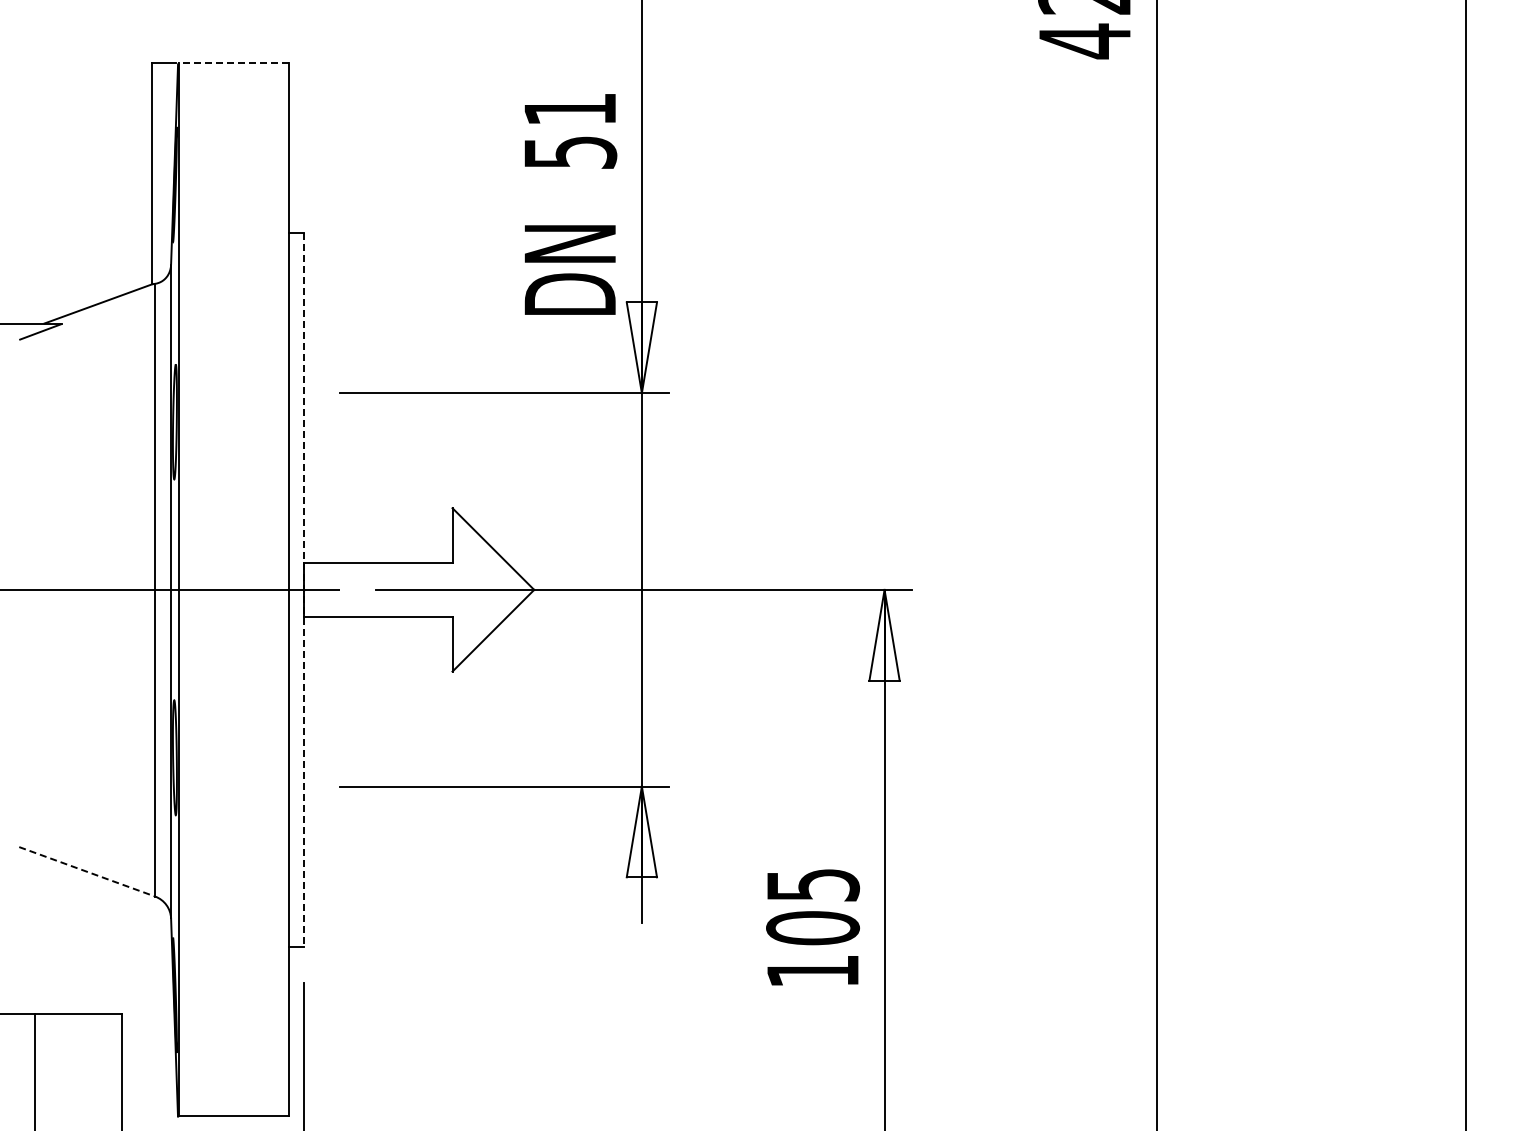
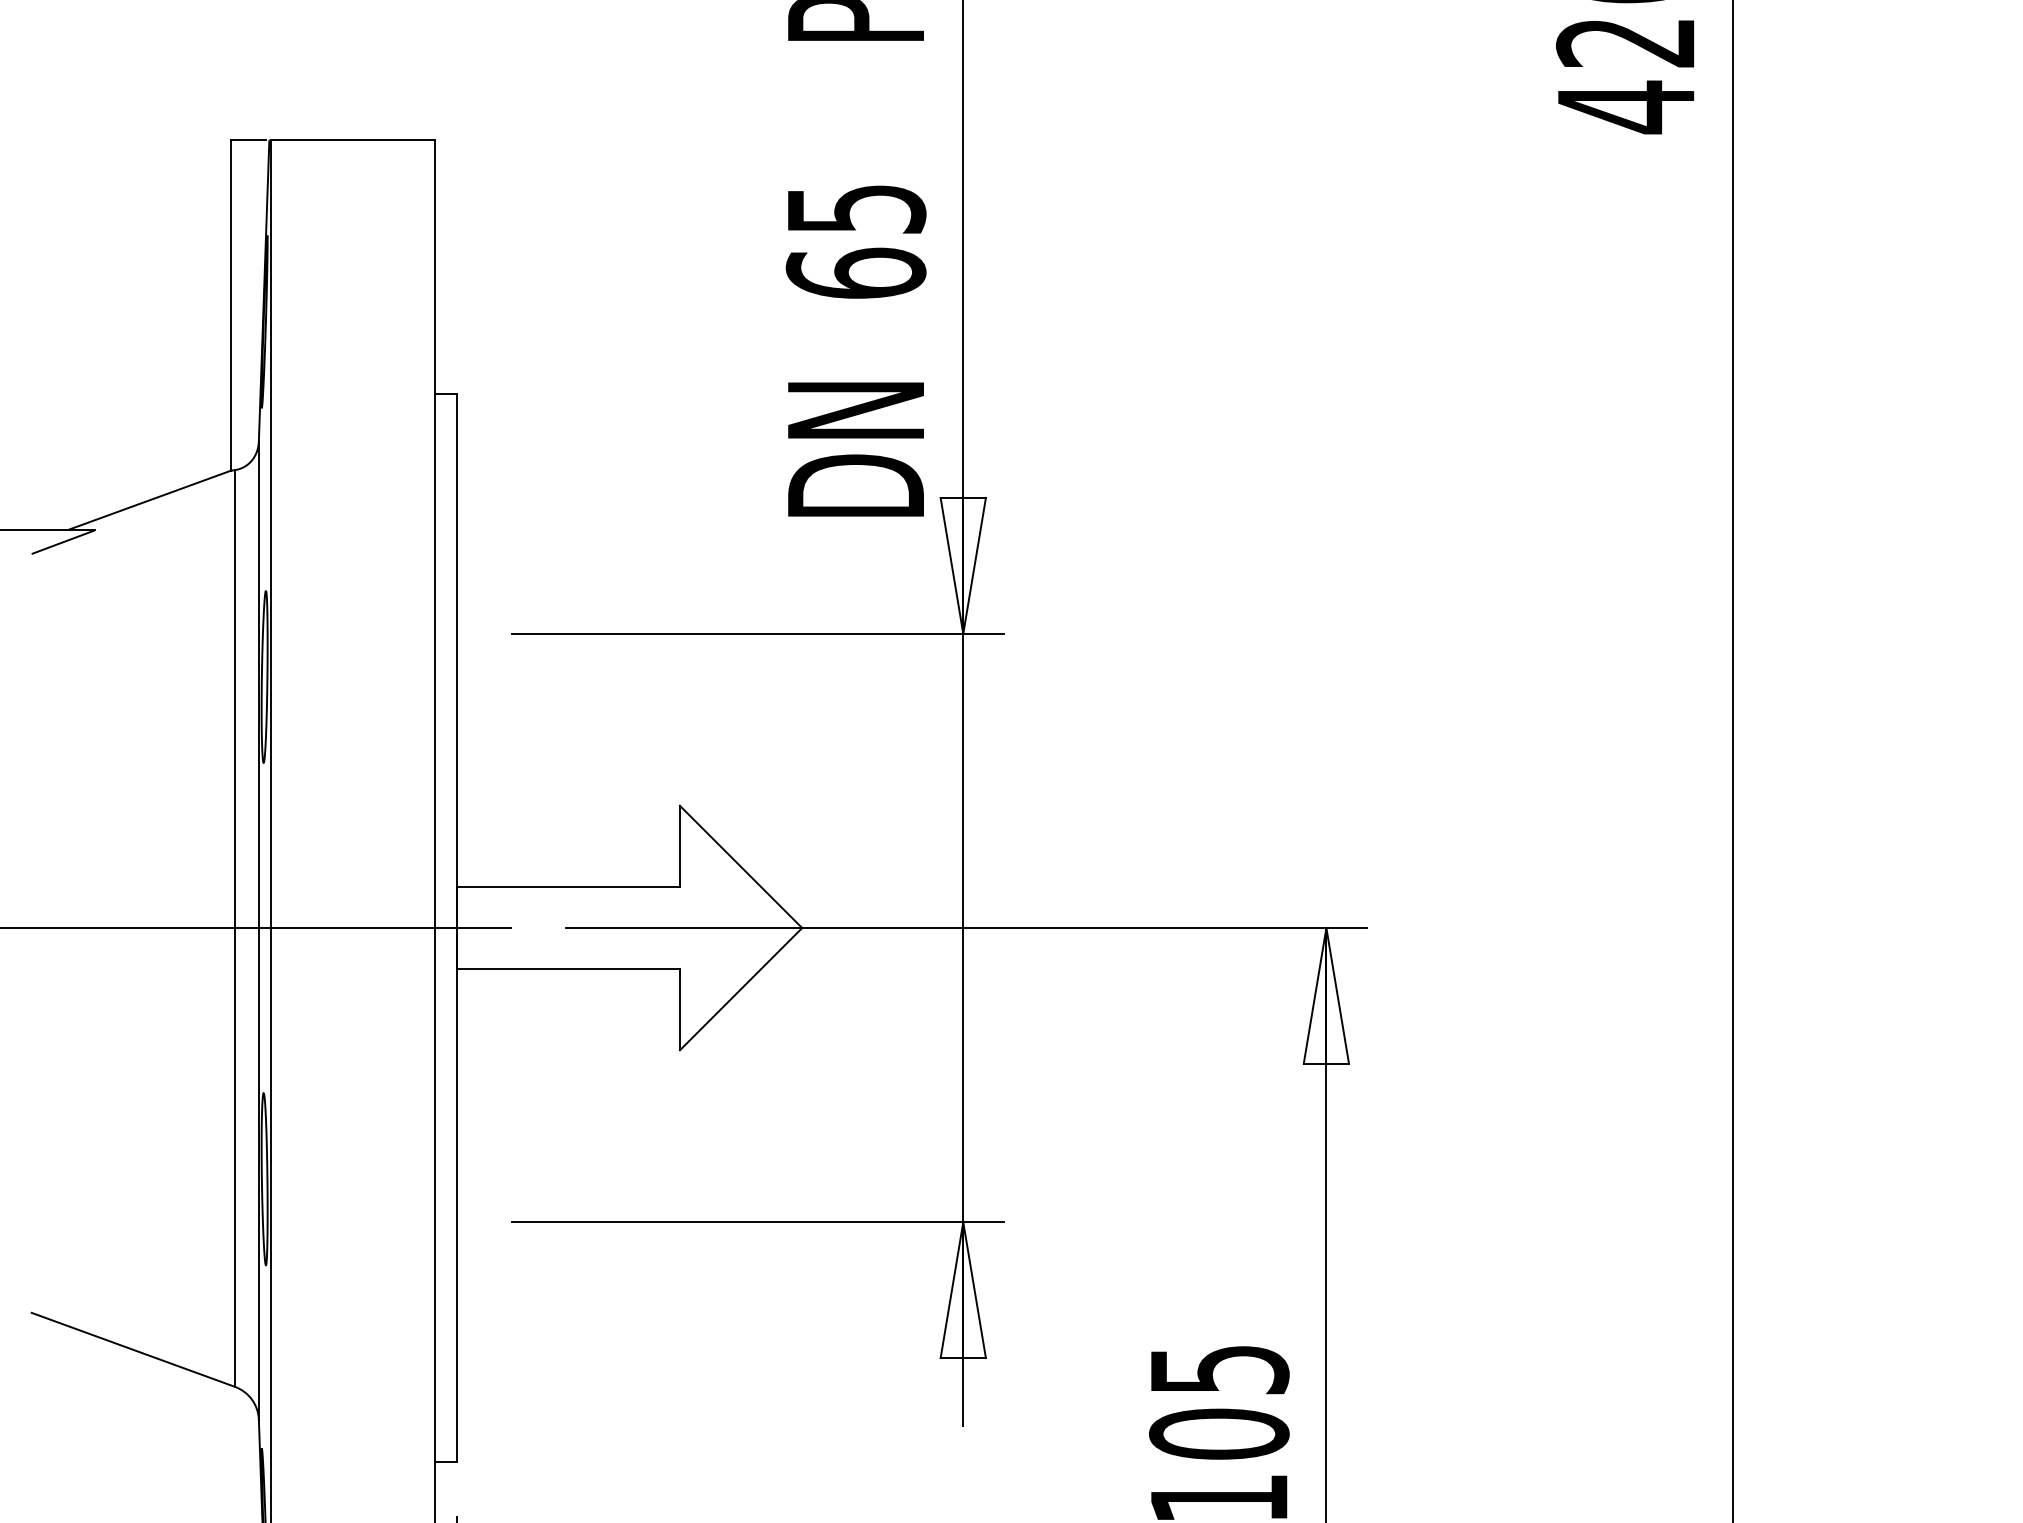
line: (233, 63) -> (352, 140), dashed -> solid
text: (570, 131) -> (856, 242), 51 -> 65
line: (303, 590) -> (456, 928), dashed -> solid
line: (87, 872) -> (133, 1350), dashed -> solid

